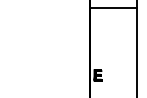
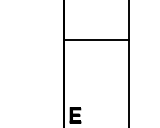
line: (112, 7) -> (95, 38), moved

